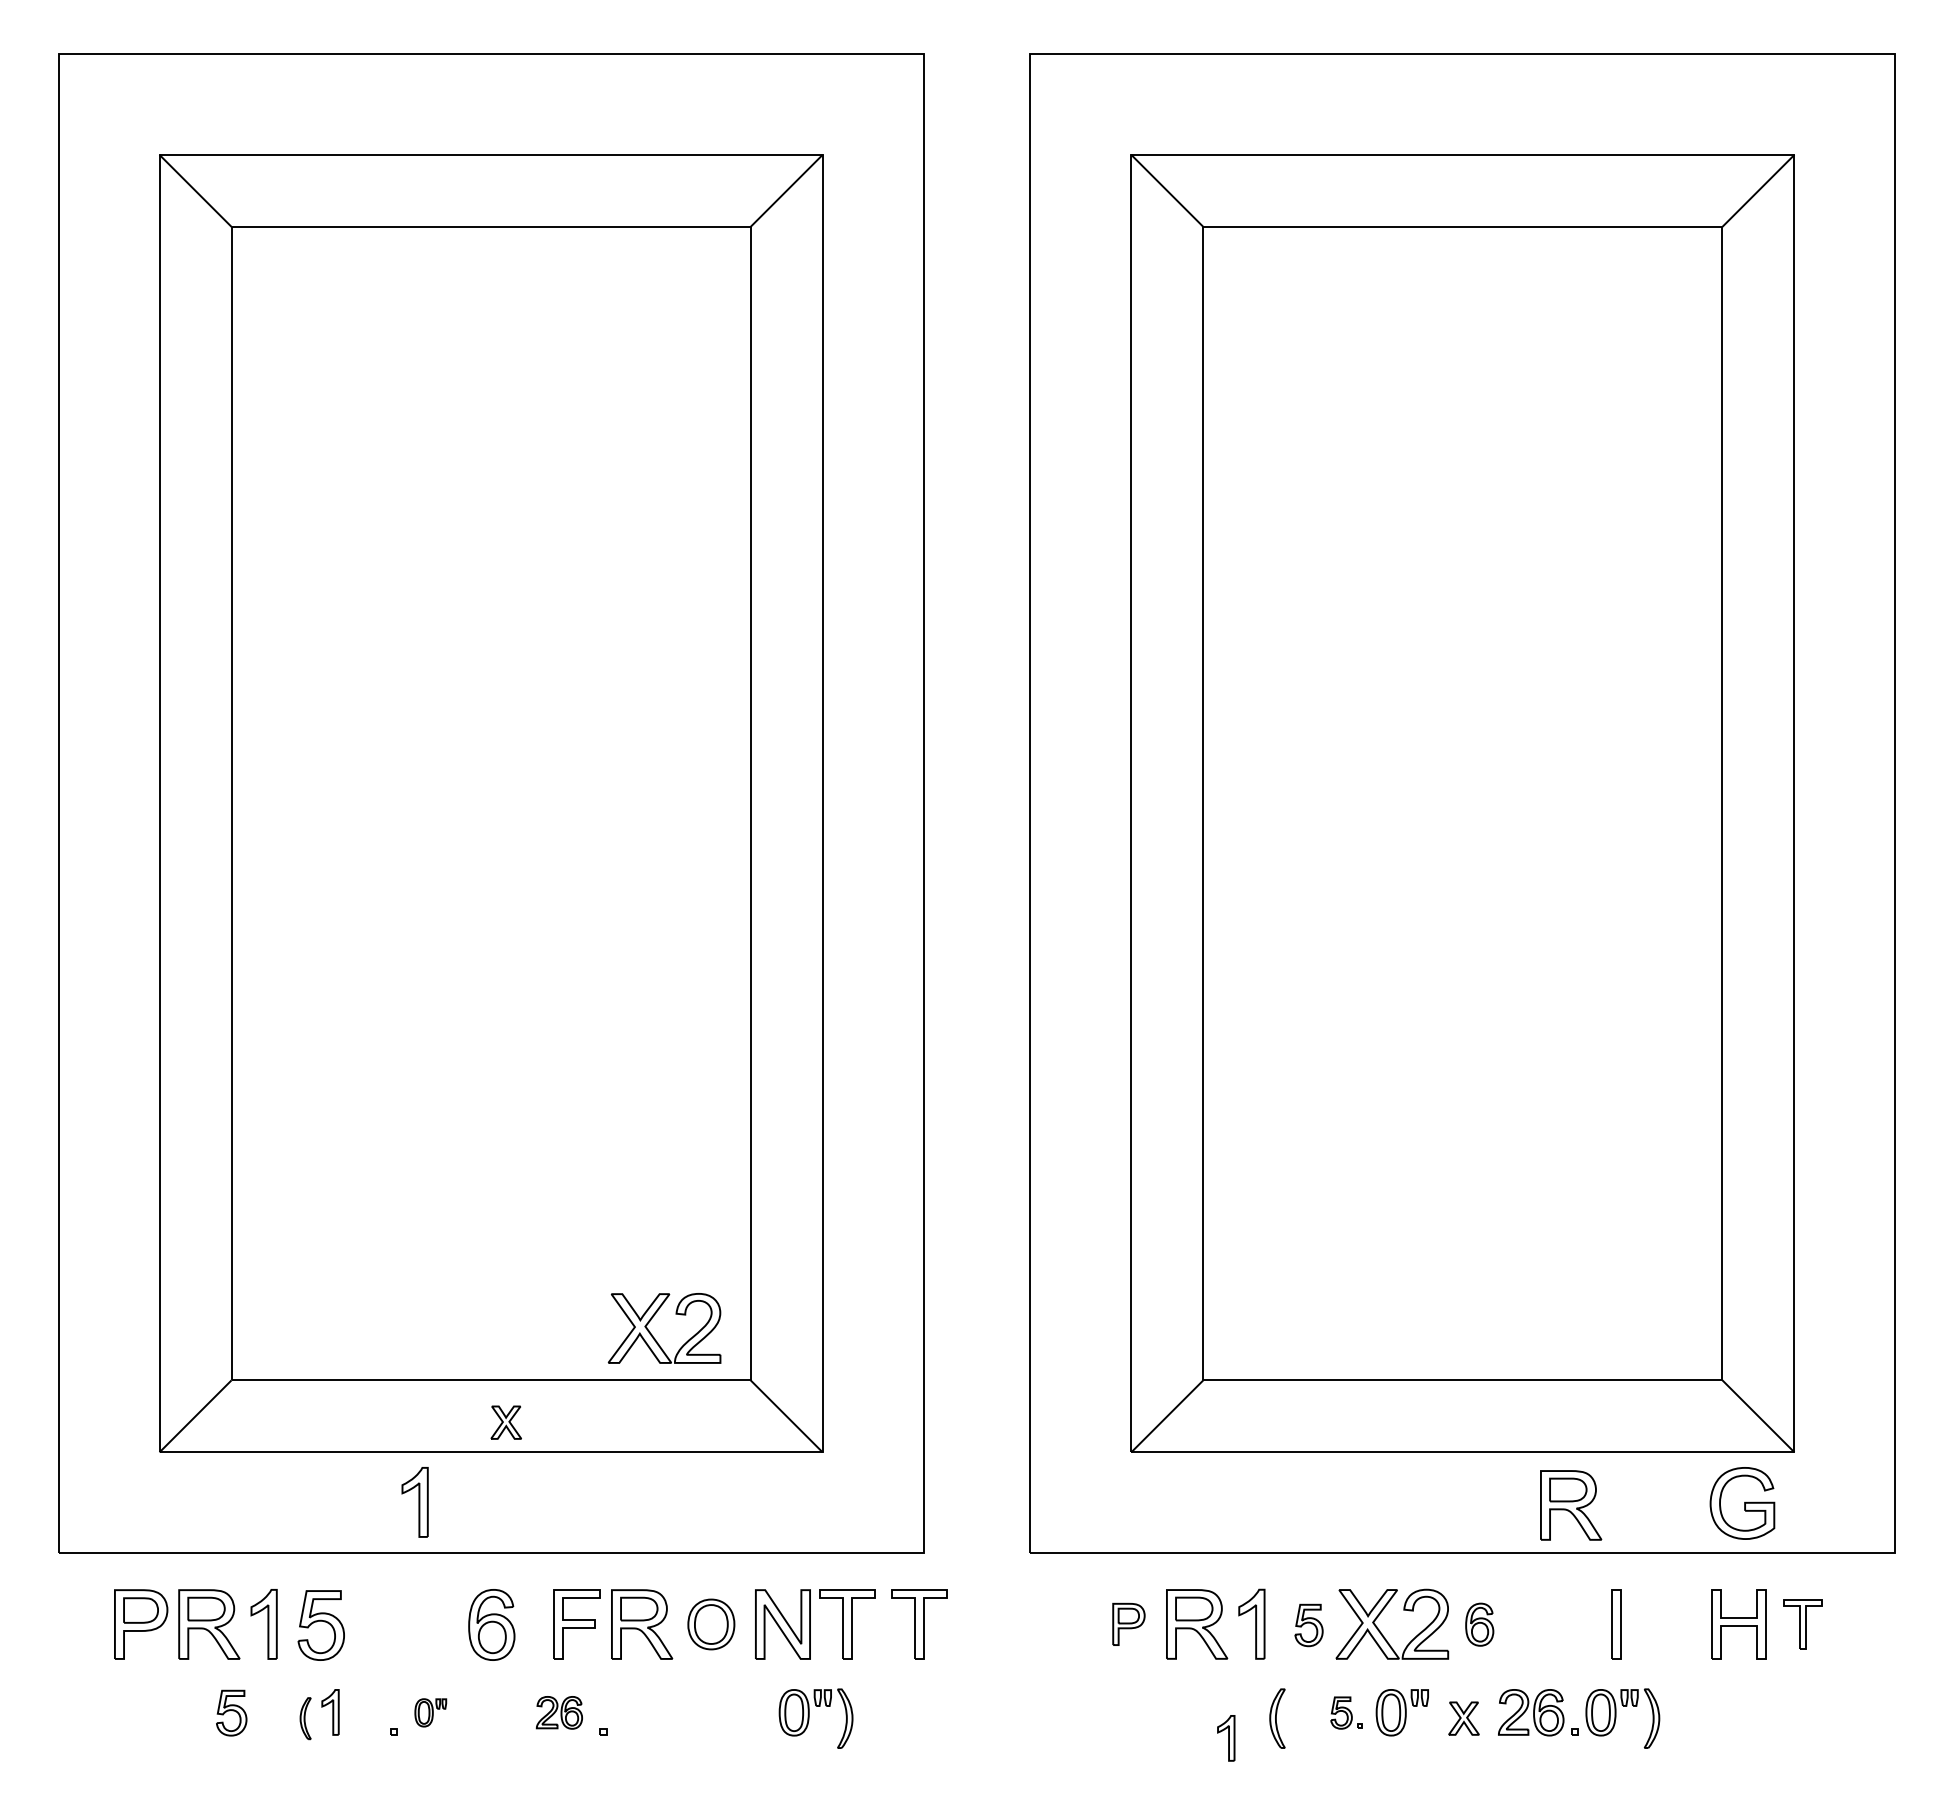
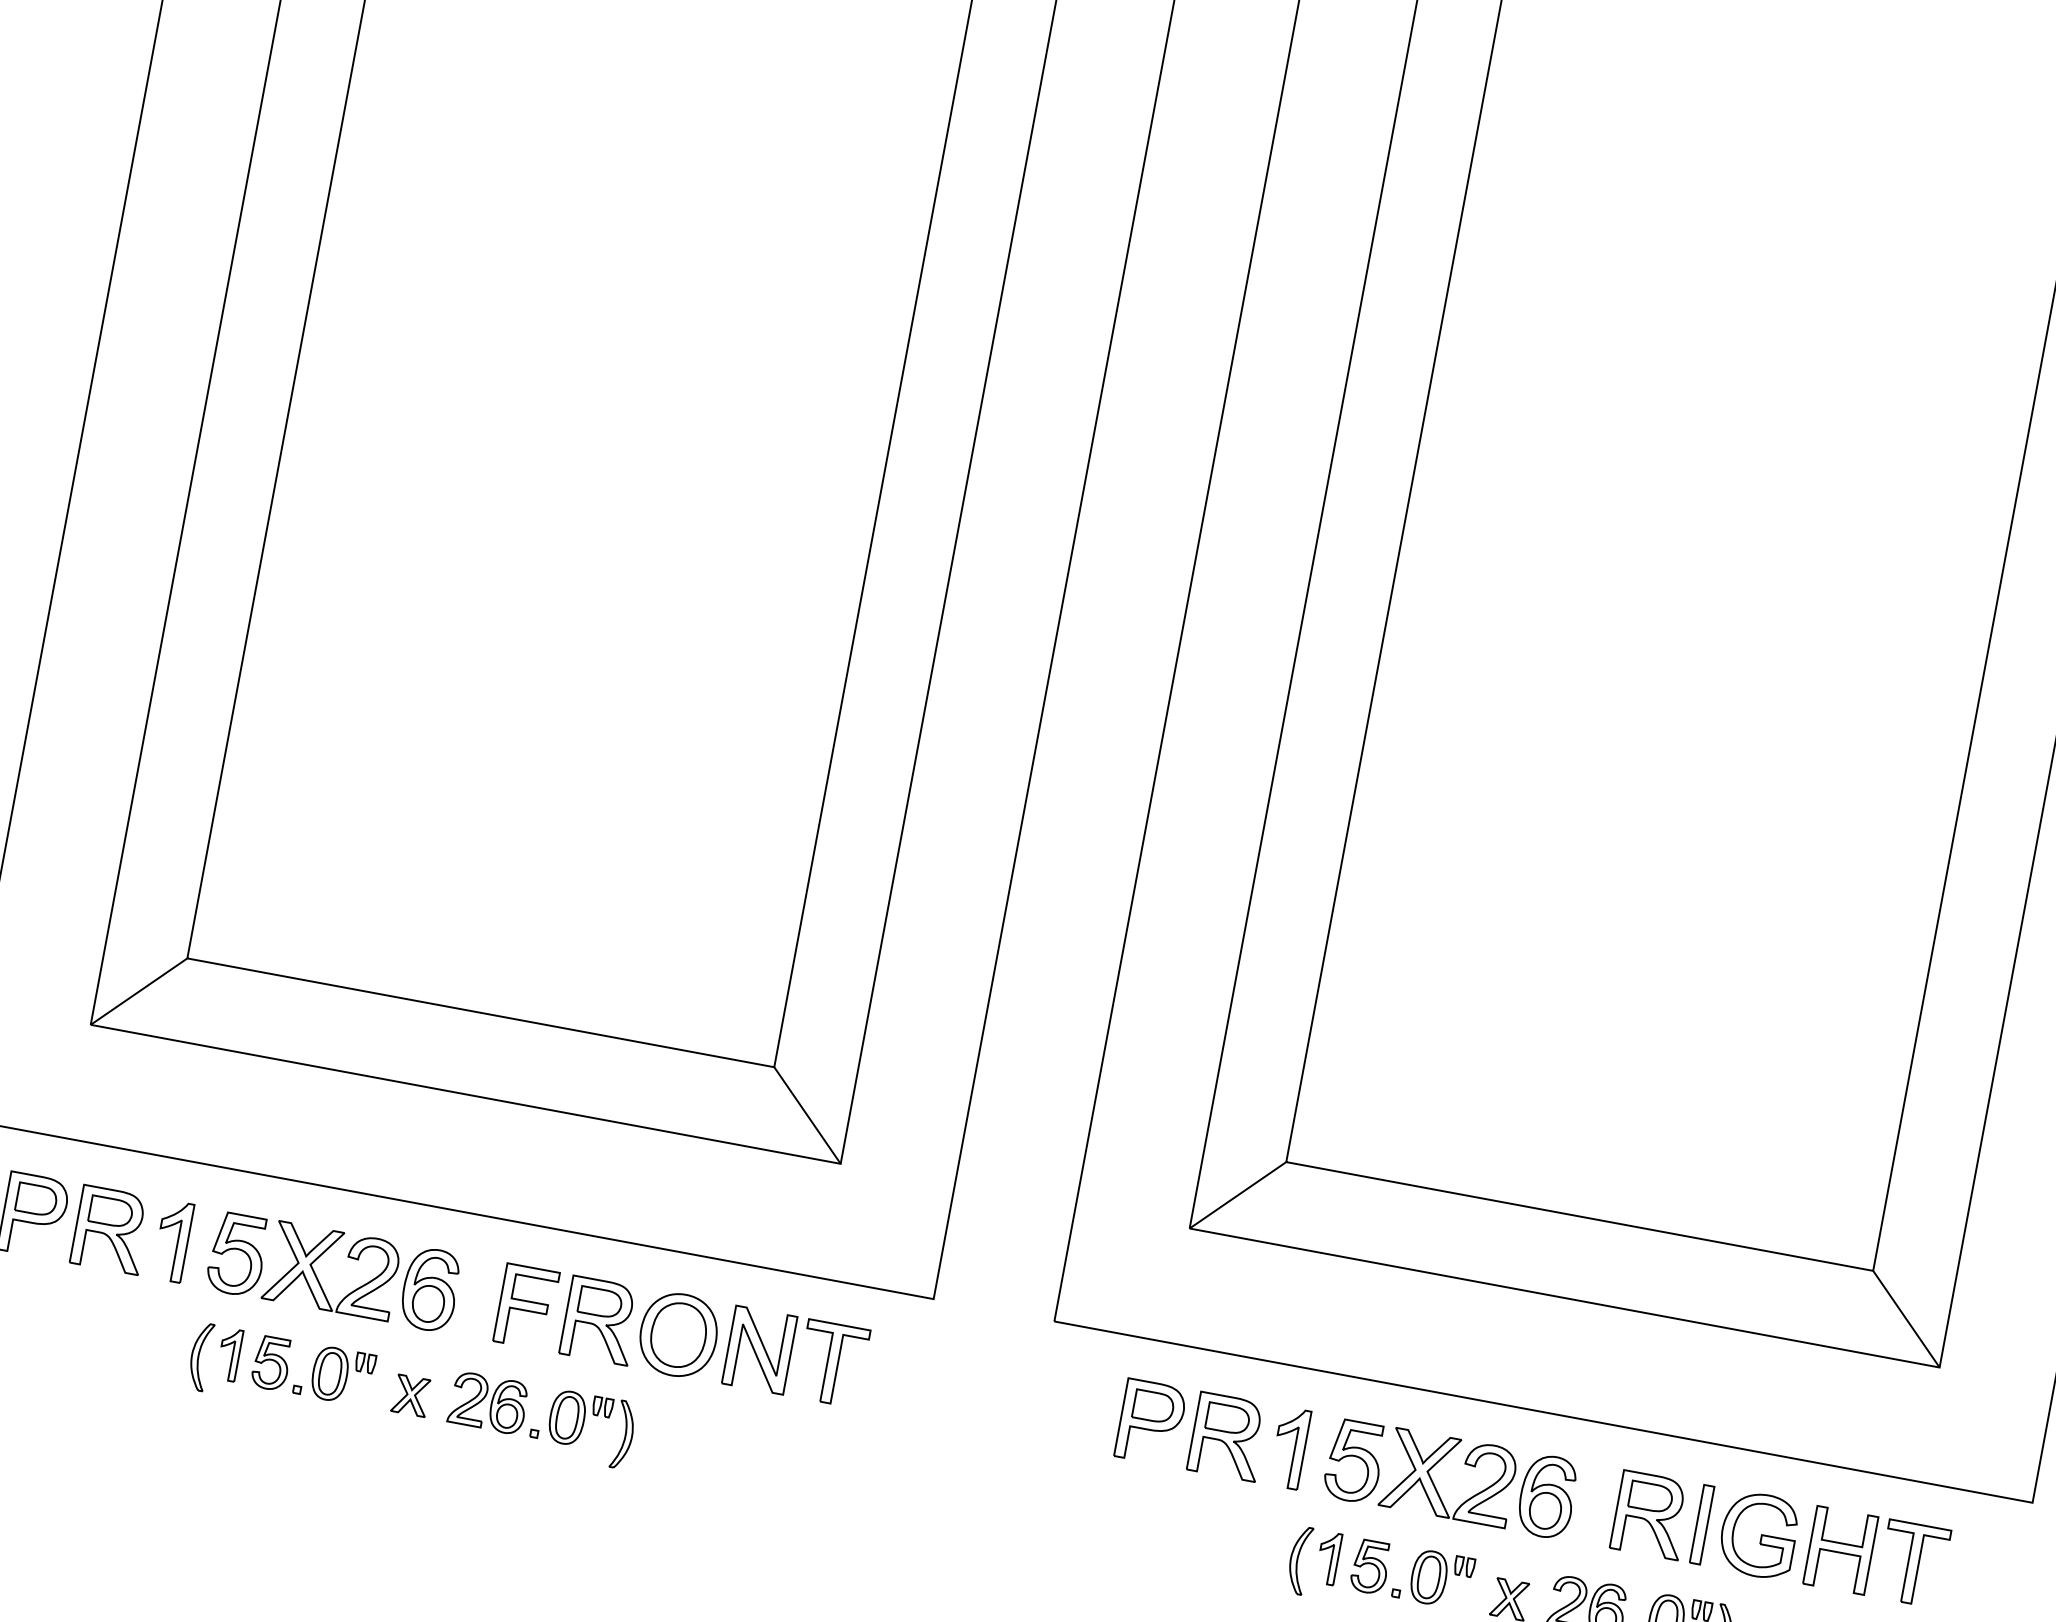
part: (652, 1334) -> (316, 1275), moved
part: (505, 1422) -> (410, 1395), moved
part: (414, 1502) -> (368, 1134), removed
part: (1742, 1503) -> (1758, 1535), moved
part: (1571, 1505) -> (1651, 1515), moved
part: (711, 1624) -> (678, 1335), size x1.43
part: (919, 1624) -> (914, 1378), removed
part: (1128, 1624) -> (1150, 1422), size x1.67
part: (1479, 1624) -> (1547, 1496), size x1.67
part: (1802, 1624) -> (1912, 1563), size x1.43
part: (1308, 1625) -> (1353, 1461), size x1.67
part: (231, 1712) -> (271, 1362), moved
part: (430, 1712) -> (342, 1375), size x1.67
part: (559, 1712) -> (488, 1402), size x1.43
part: (1346, 1712) -> (1378, 1567), size x1.43
part: (305, 1718) -> (200, 1356), size x1.43
part: (815, 1718) -> (590, 1428), moved
part: (1226, 1738) -> (1328, 1558), moved

